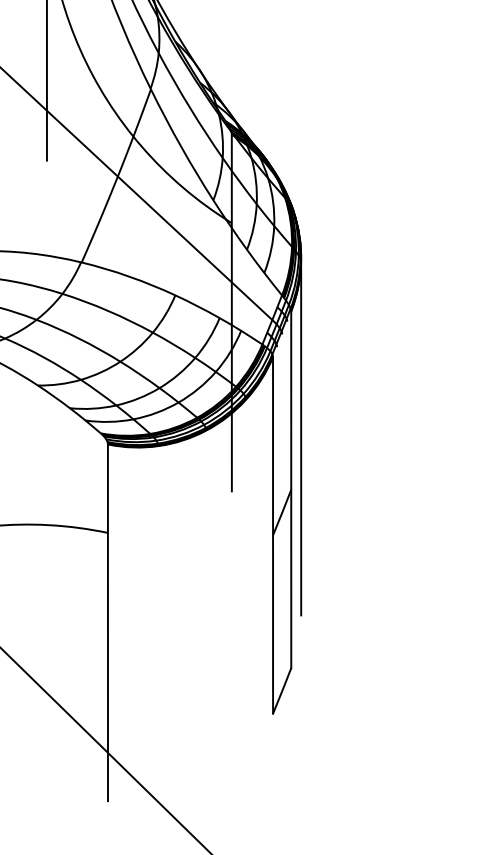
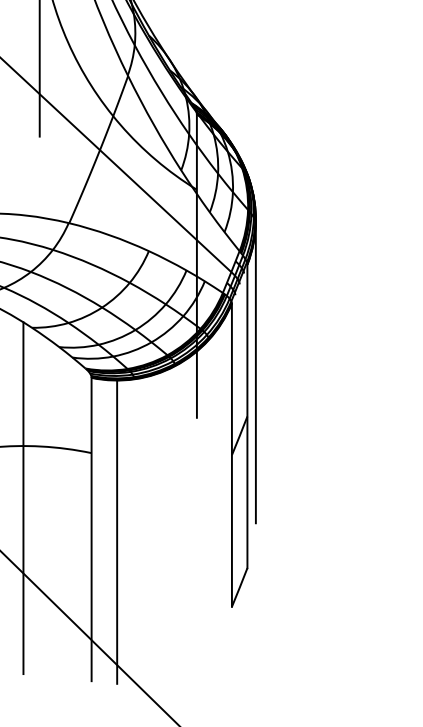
line: (27, 586) -> (23, 498), added
line: (138, 625) -> (117, 531), added

